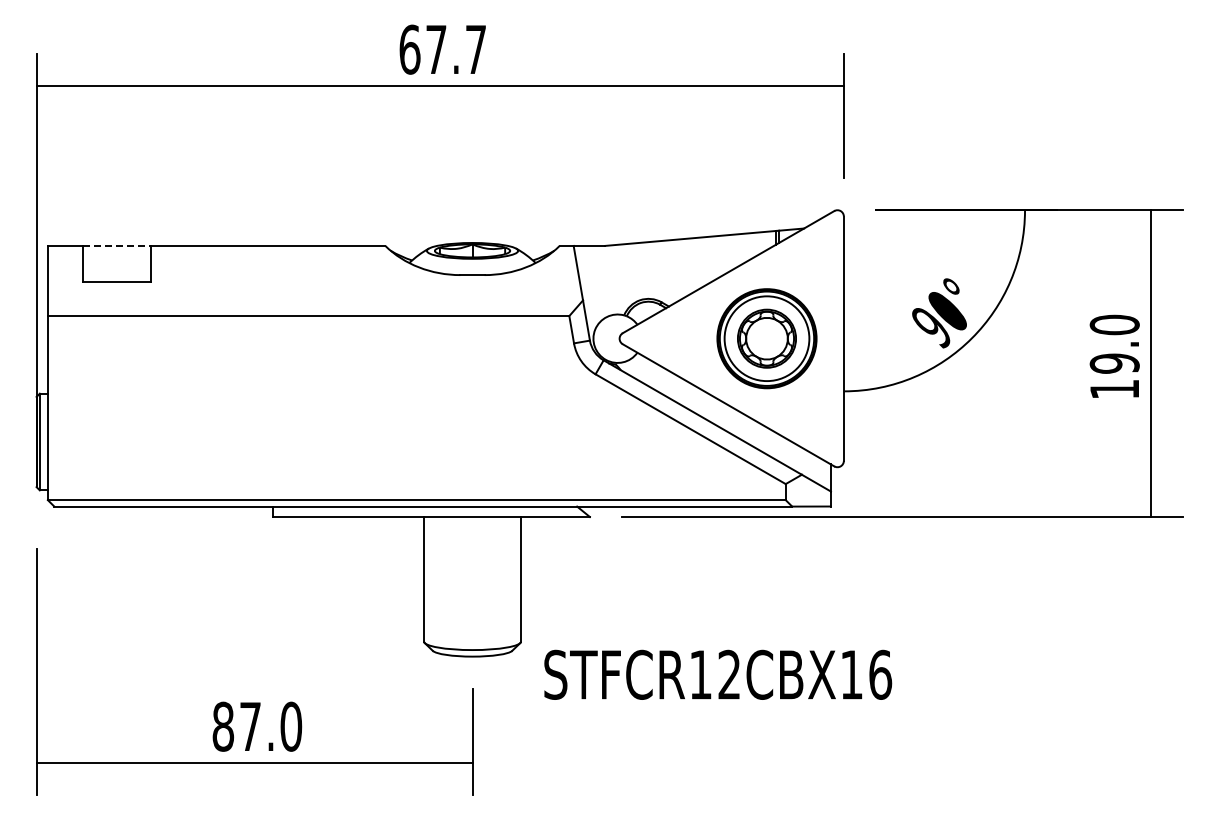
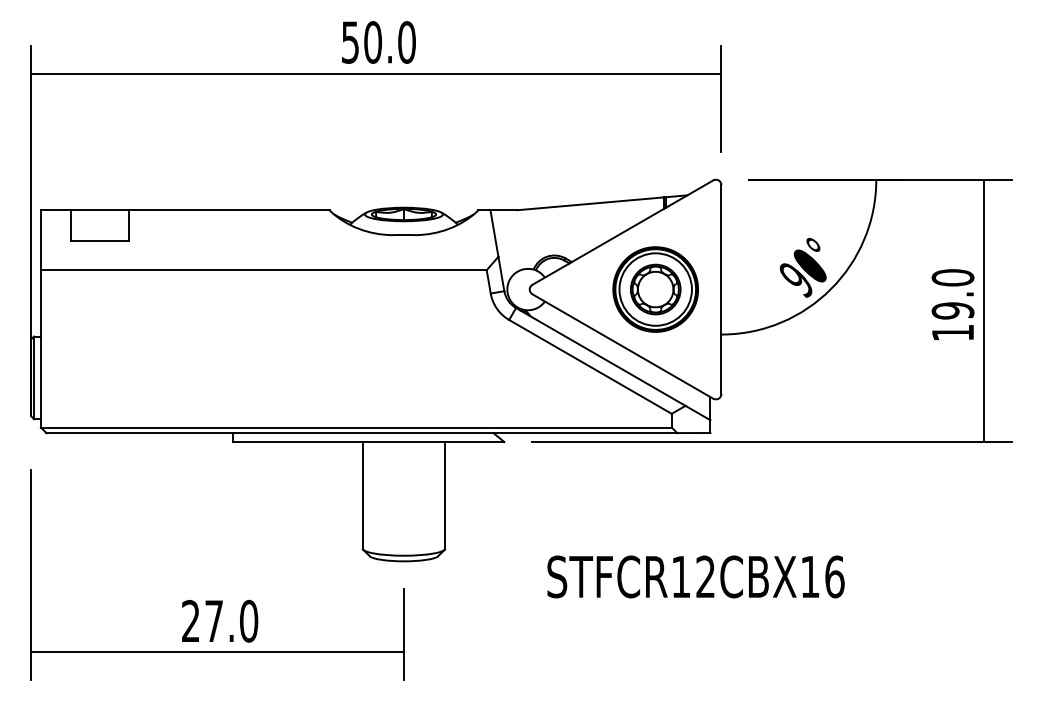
text: (442, 49) -> (378, 42), 67.7 -> 50.0
line: (117, 245) -> (100, 209), dashed -> solid
text: (718, 674) -> (696, 576), moved
text: (223, 726) -> (191, 621), 87.0 -> 27.0

